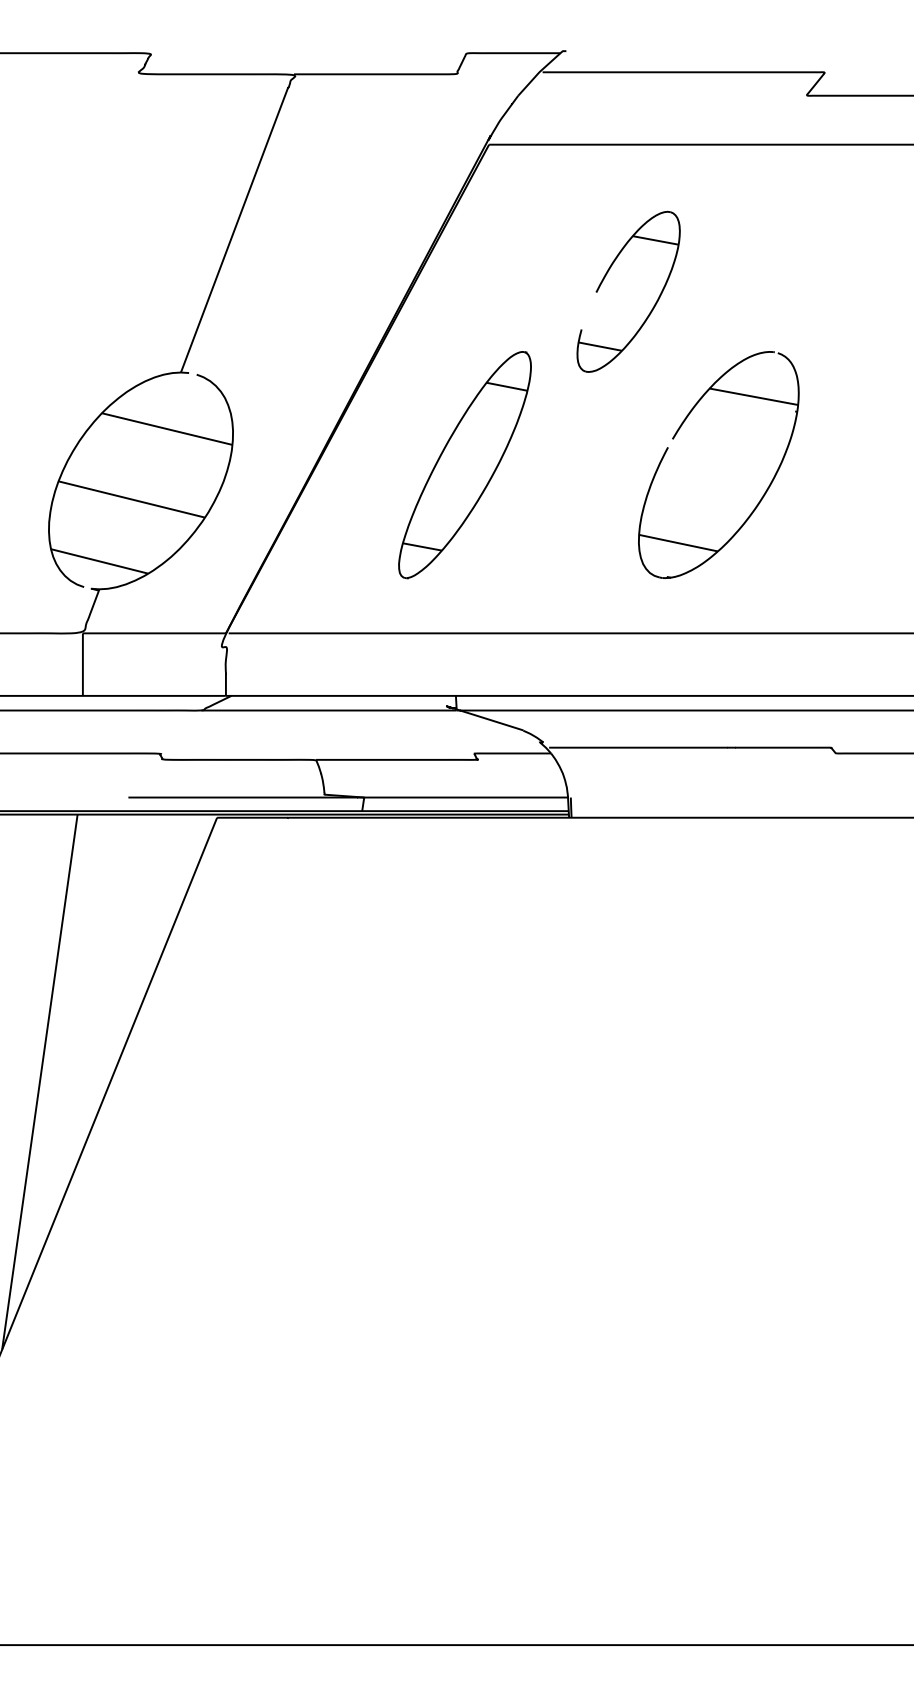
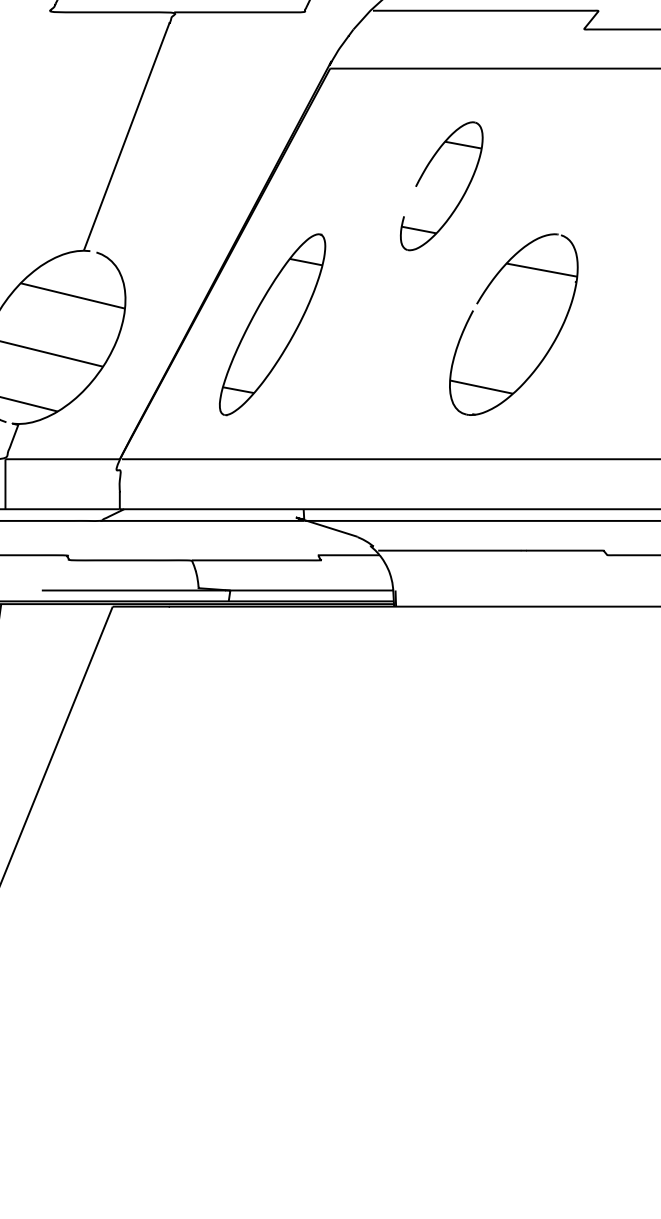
part: (464, 465) -> (272, 325), moved

